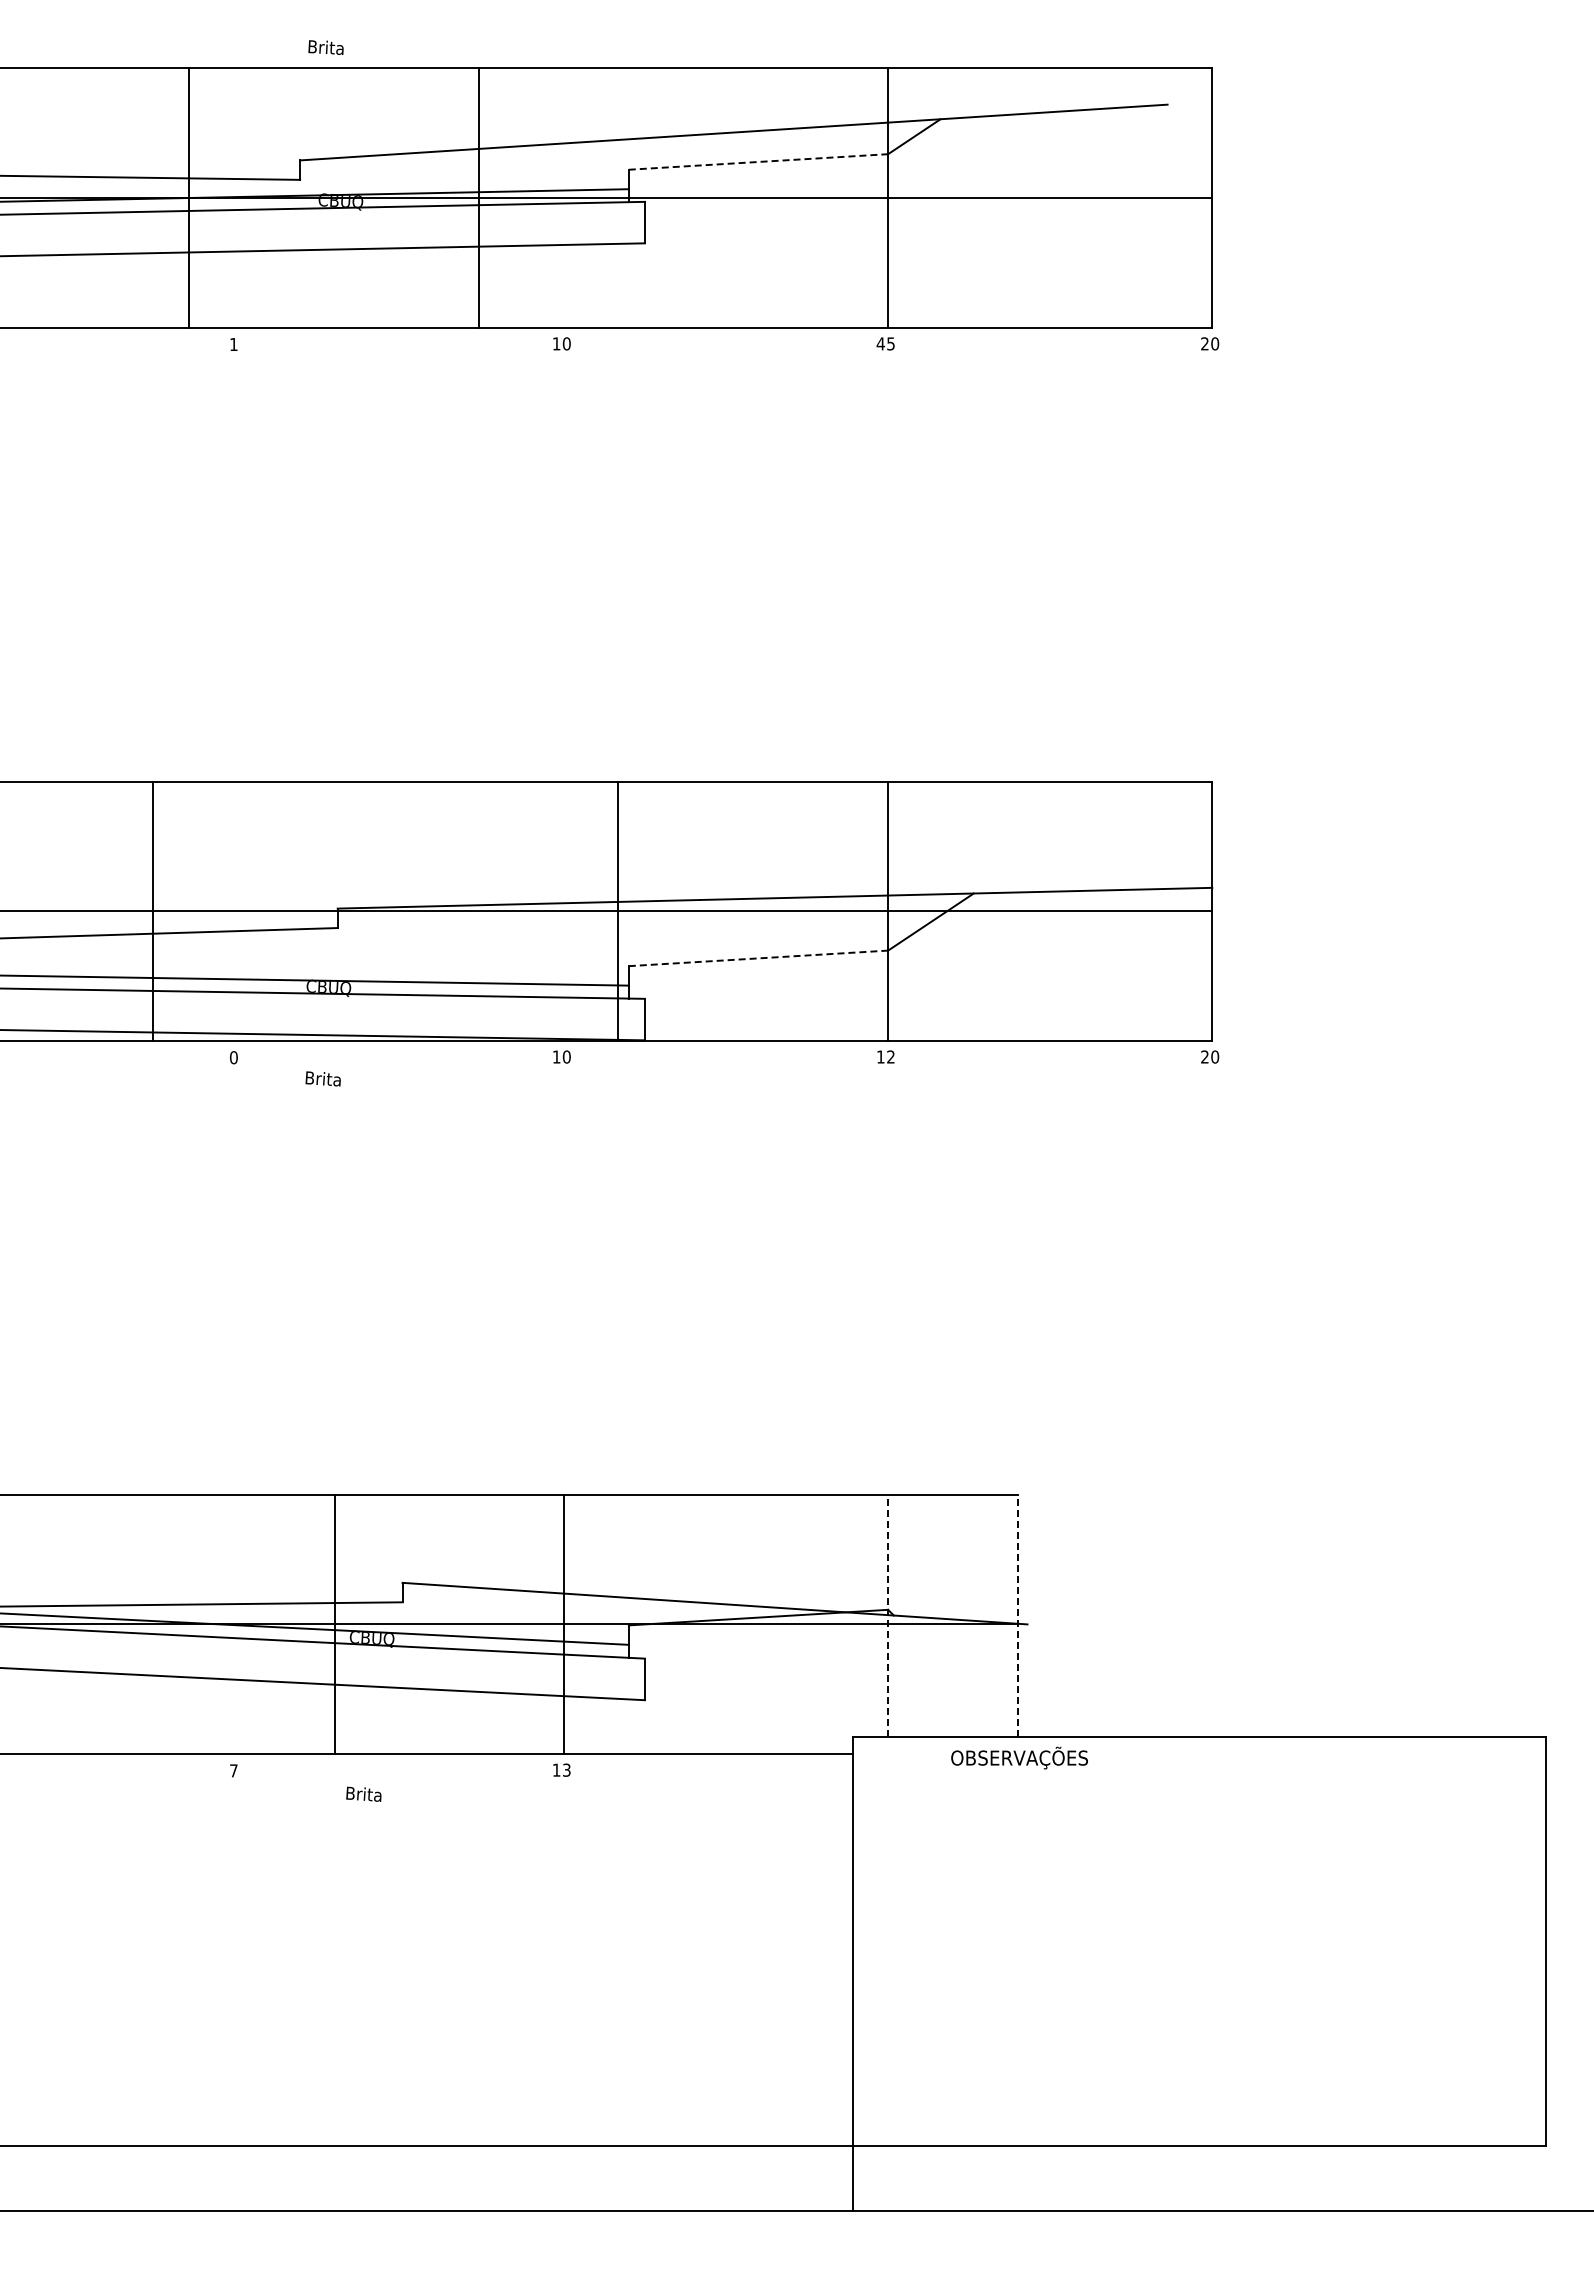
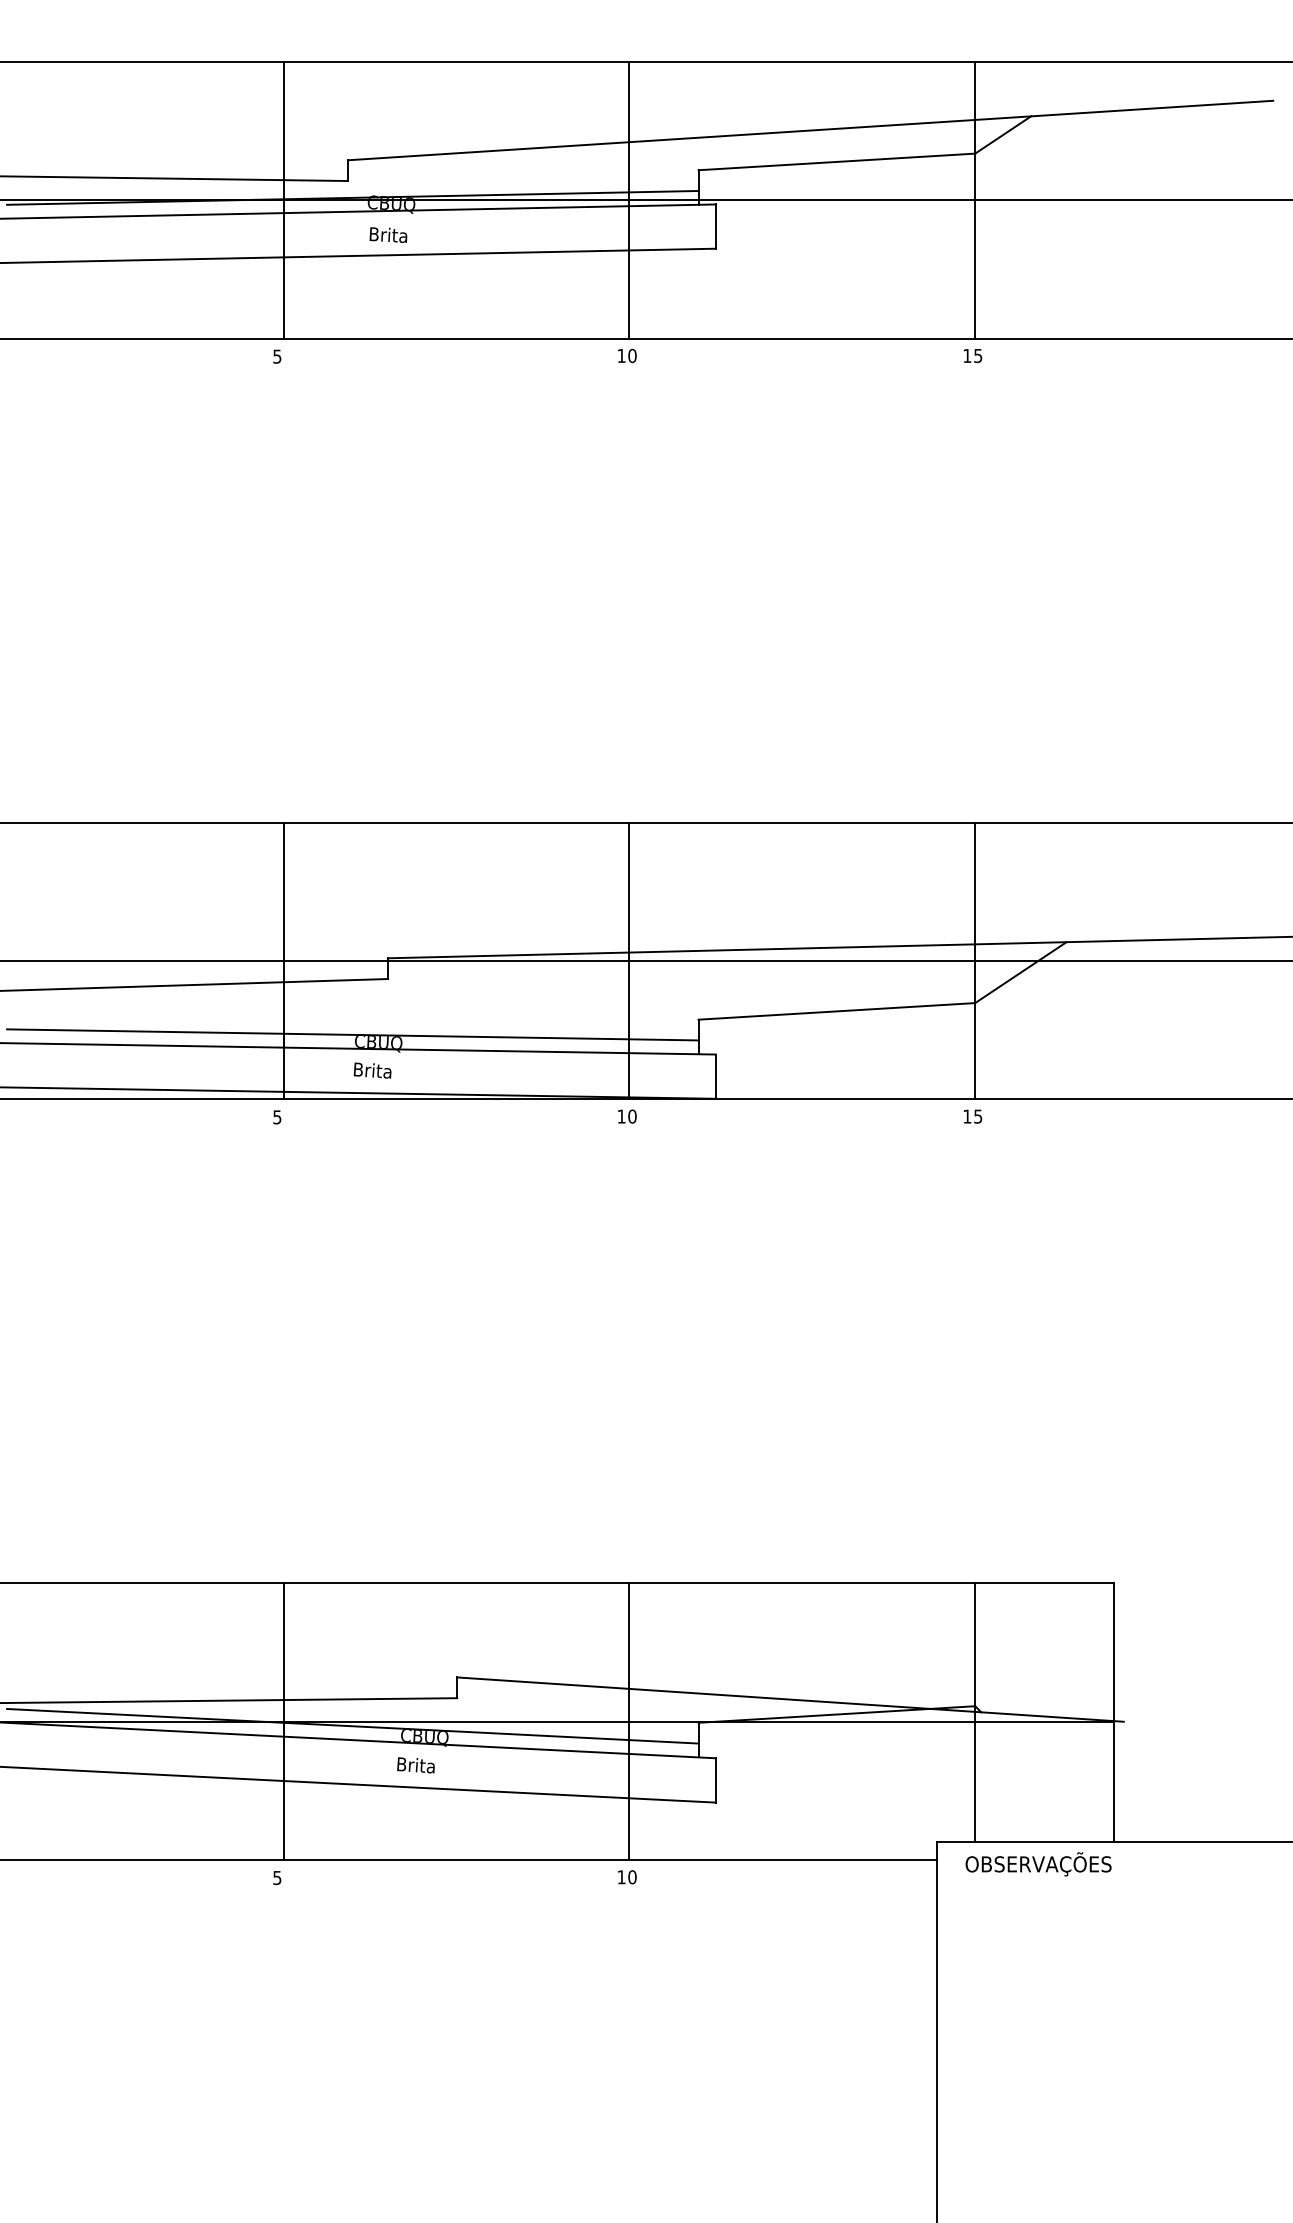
text: (325, 47) -> (387, 235), moved
line: (758, 161) -> (836, 161), dashed -> solid
line: (188, 197) -> (283, 199), moved
line: (478, 197) -> (628, 199), moved
text: (880, 343) -> (967, 355), 45 -> 15
text: (233, 344) -> (276, 356), 1 -> 5
line: (152, 910) -> (283, 960), moved
line: (617, 910) -> (628, 960), moved
line: (758, 958) -> (836, 1011), dashed -> solid
text: (890, 1056) -> (977, 1116), 12 -> 15
text: (233, 1057) -> (276, 1117), 0 -> 5
text: (322, 1078) -> (371, 1070), moved
line: (888, 1615) -> (975, 1712), dashed -> solid
line: (1017, 1615) -> (1113, 1712), dashed -> solid
line: (334, 1624) -> (283, 1721), moved
text: (1019, 1757) -> (1038, 1863), moved
text: (566, 1769) -> (632, 1876), 13 -> 10
text: (233, 1770) -> (276, 1877), 7 -> 5
text: (363, 1793) -> (415, 1764), moved

